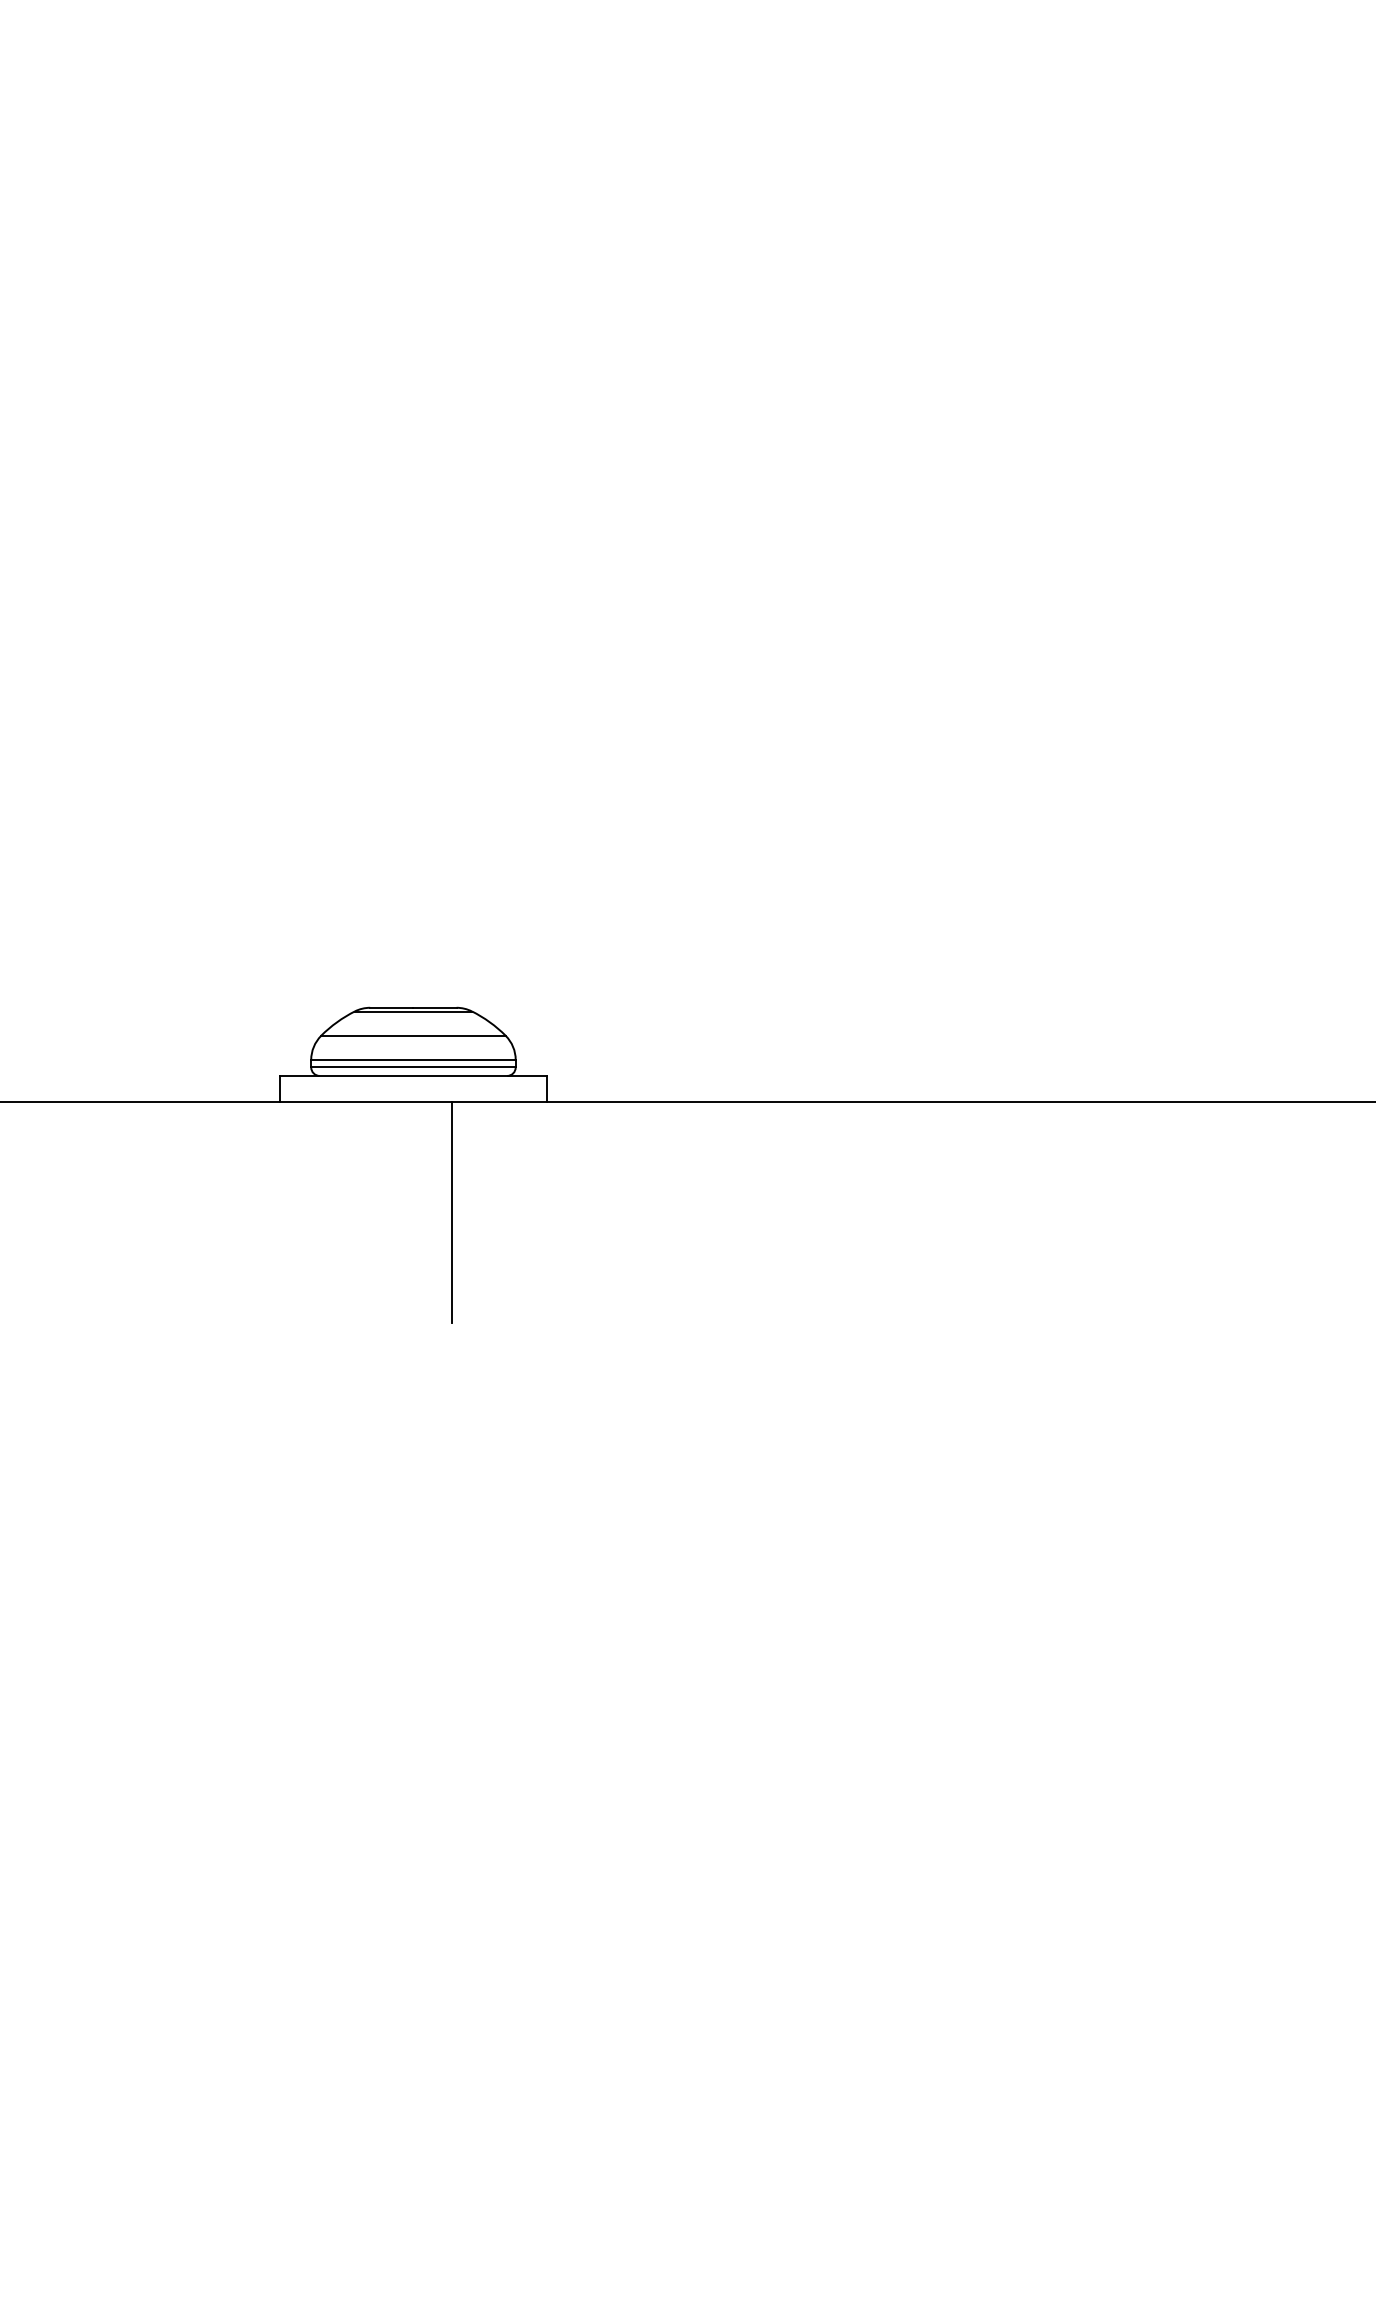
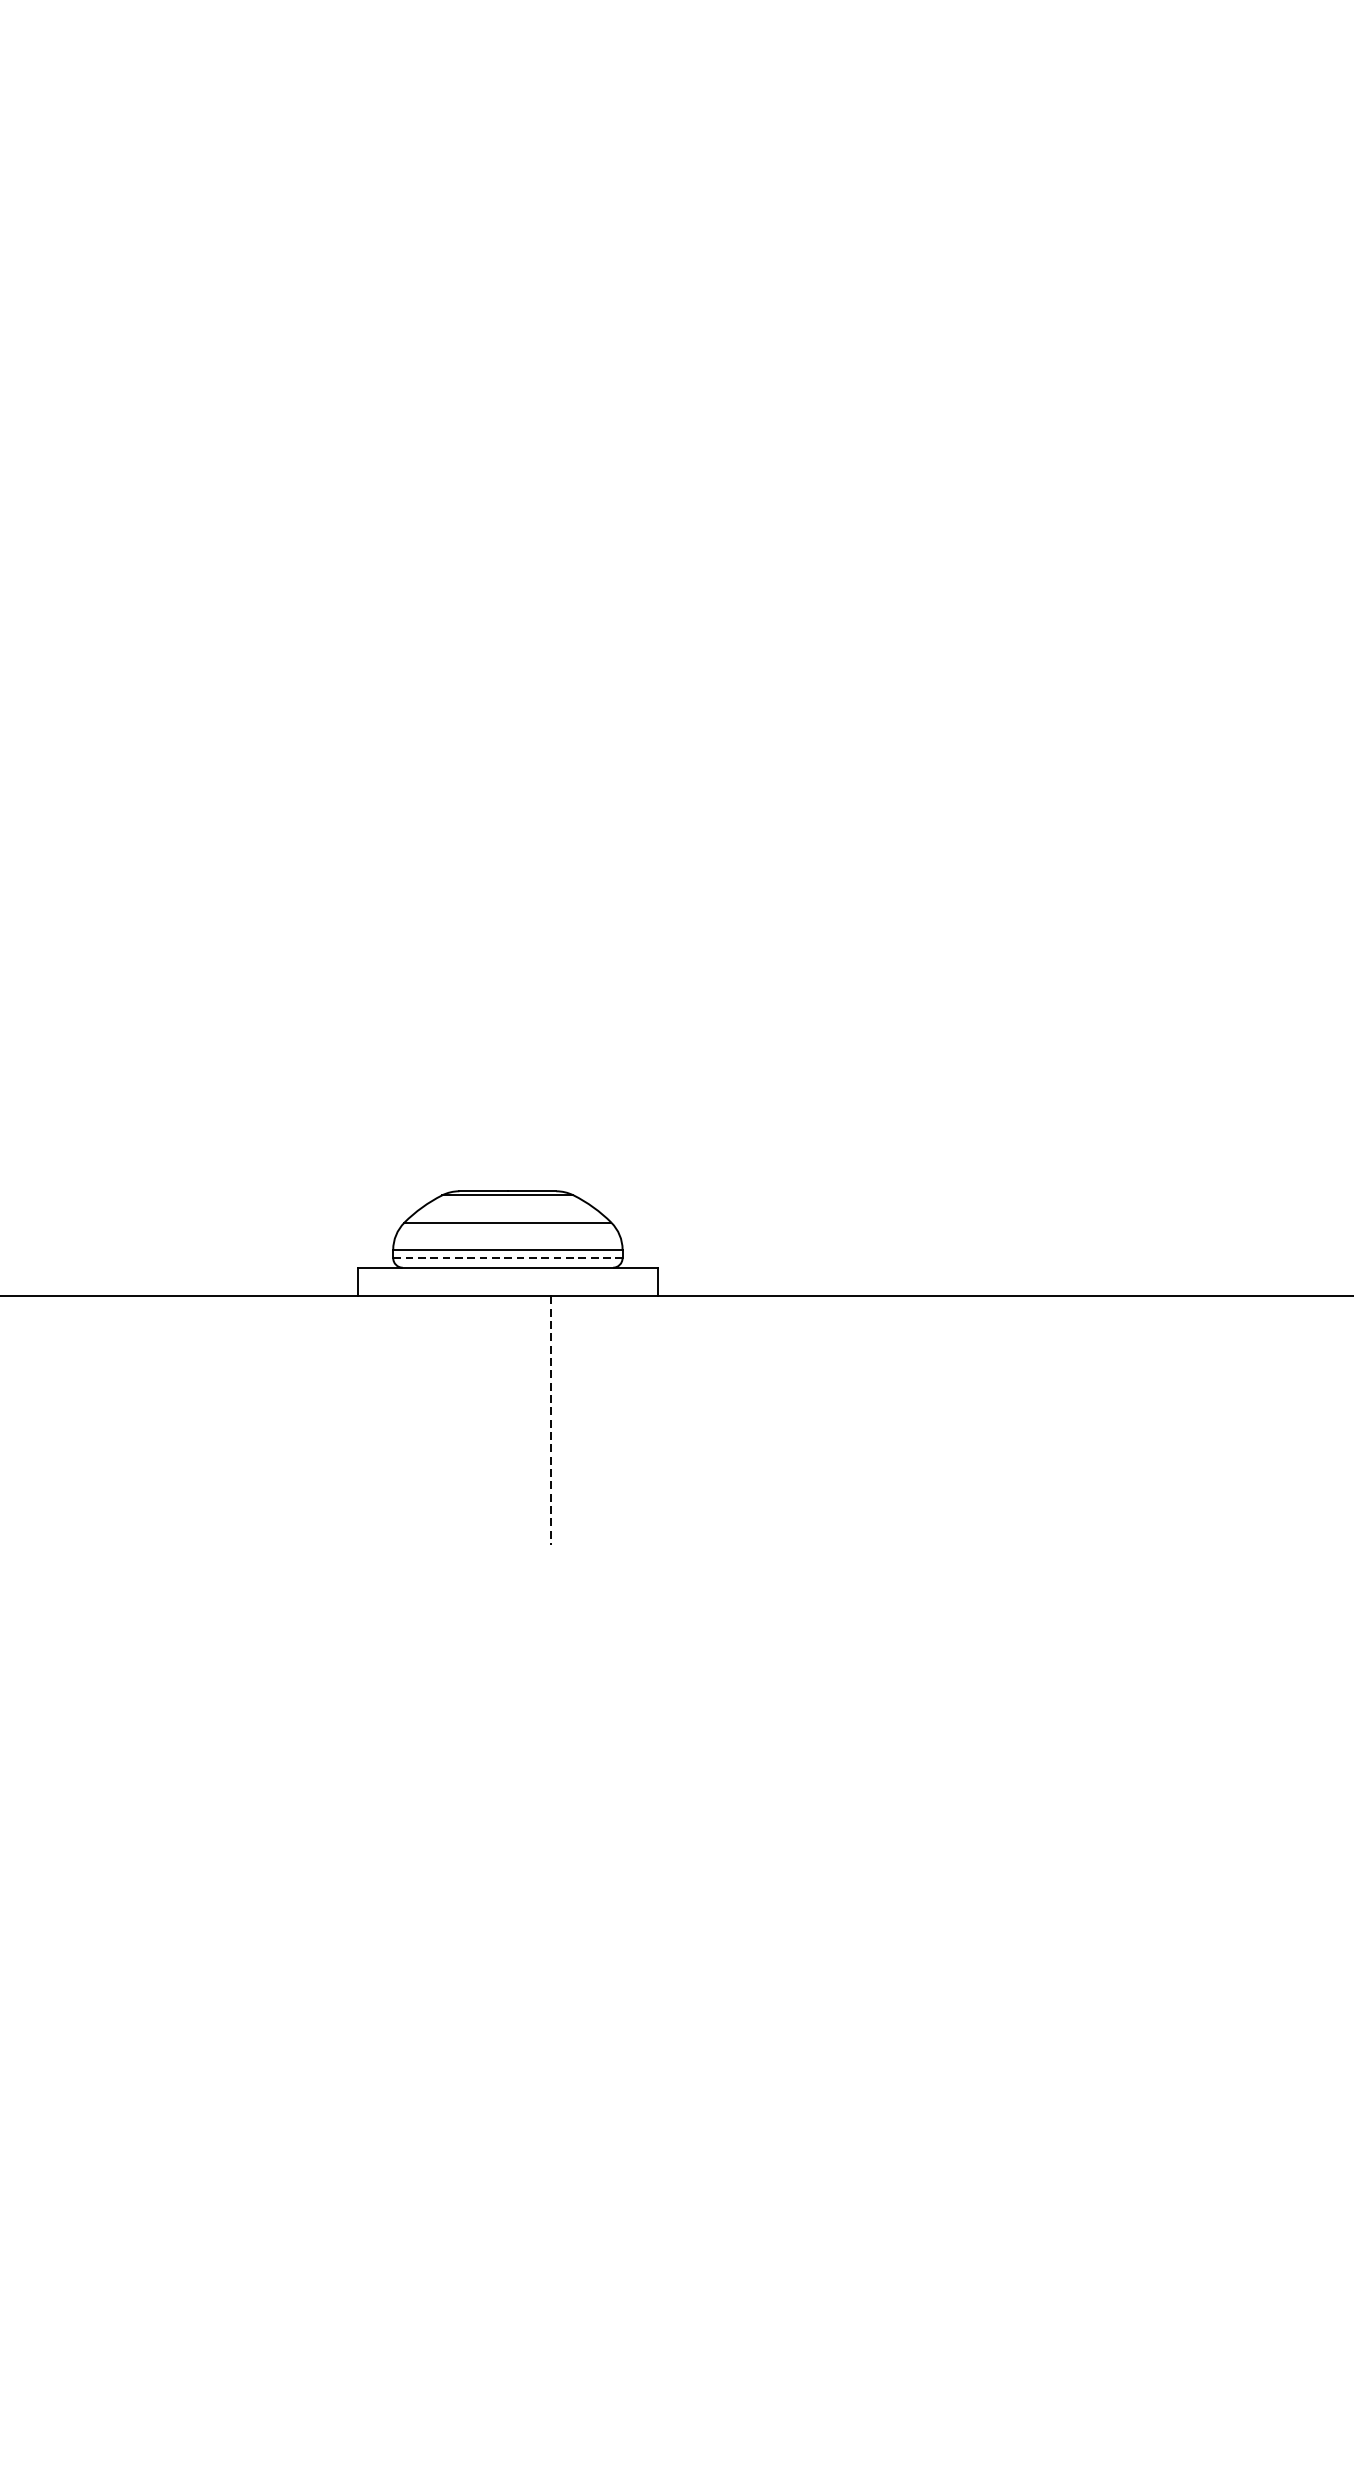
line: (413, 1067) -> (507, 1258), solid -> dashed
line: (451, 1212) -> (550, 1420), solid -> dashed

